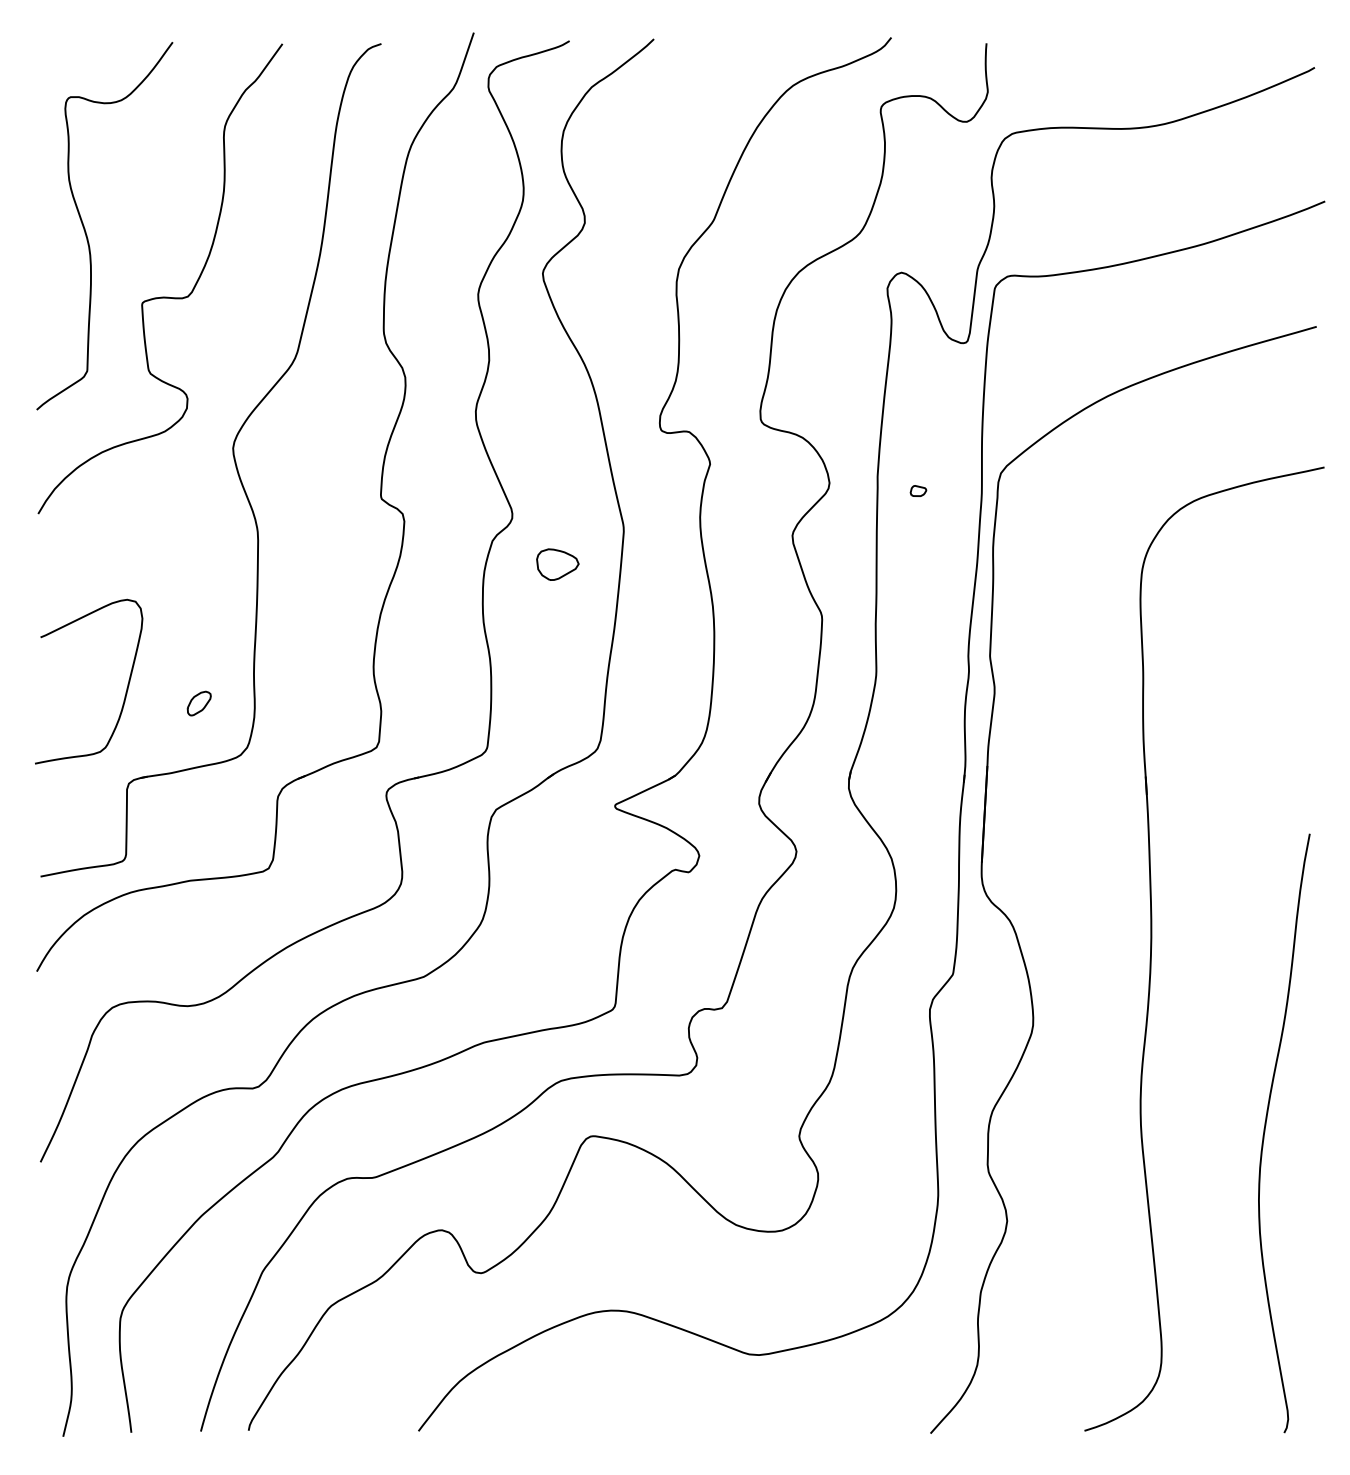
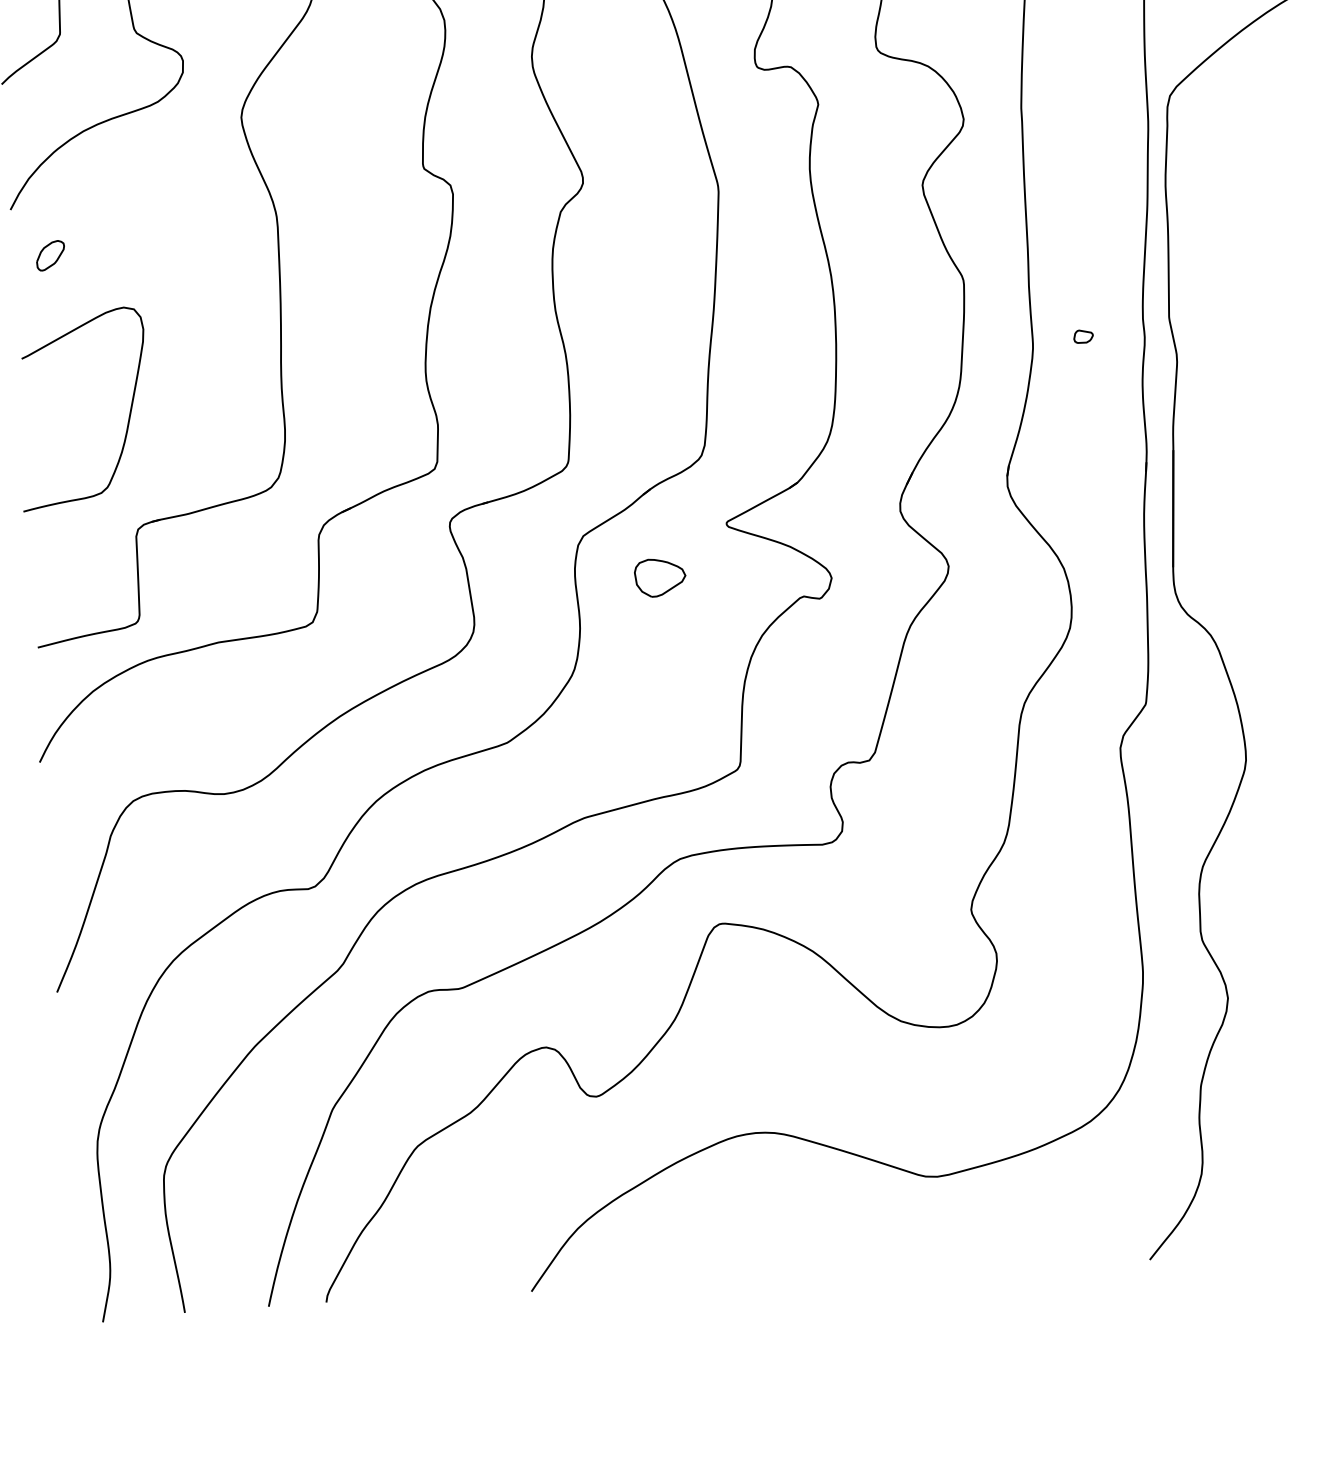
part: (918, 490) -> (1083, 335), moved
part: (557, 564) -> (659, 577), moved
part: (198, 703) -> (49, 255), moved

